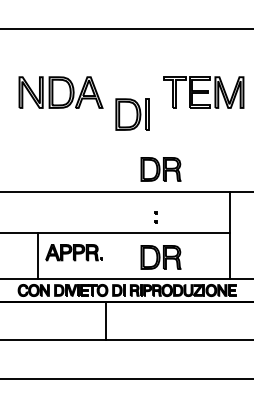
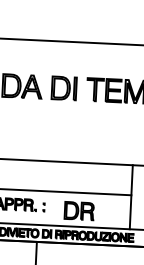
part: (132, 114) -> (64, 88), moved
part: (160, 169) -> (82, 146), removed
part: (155, 217) -> (43, 207), moved

